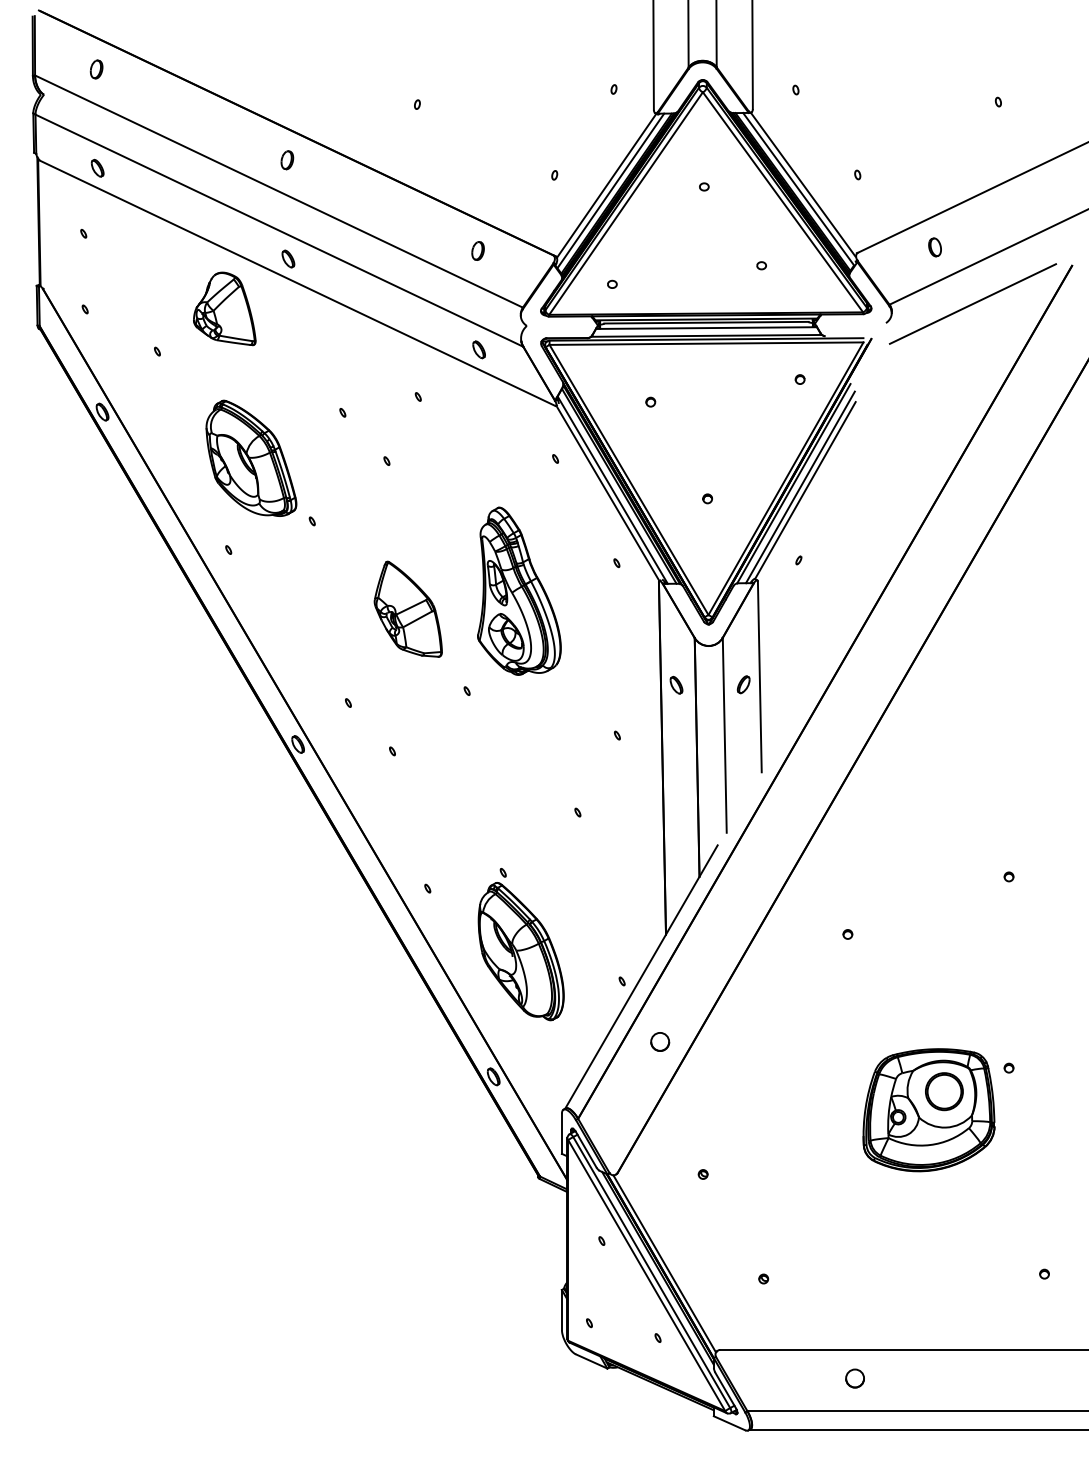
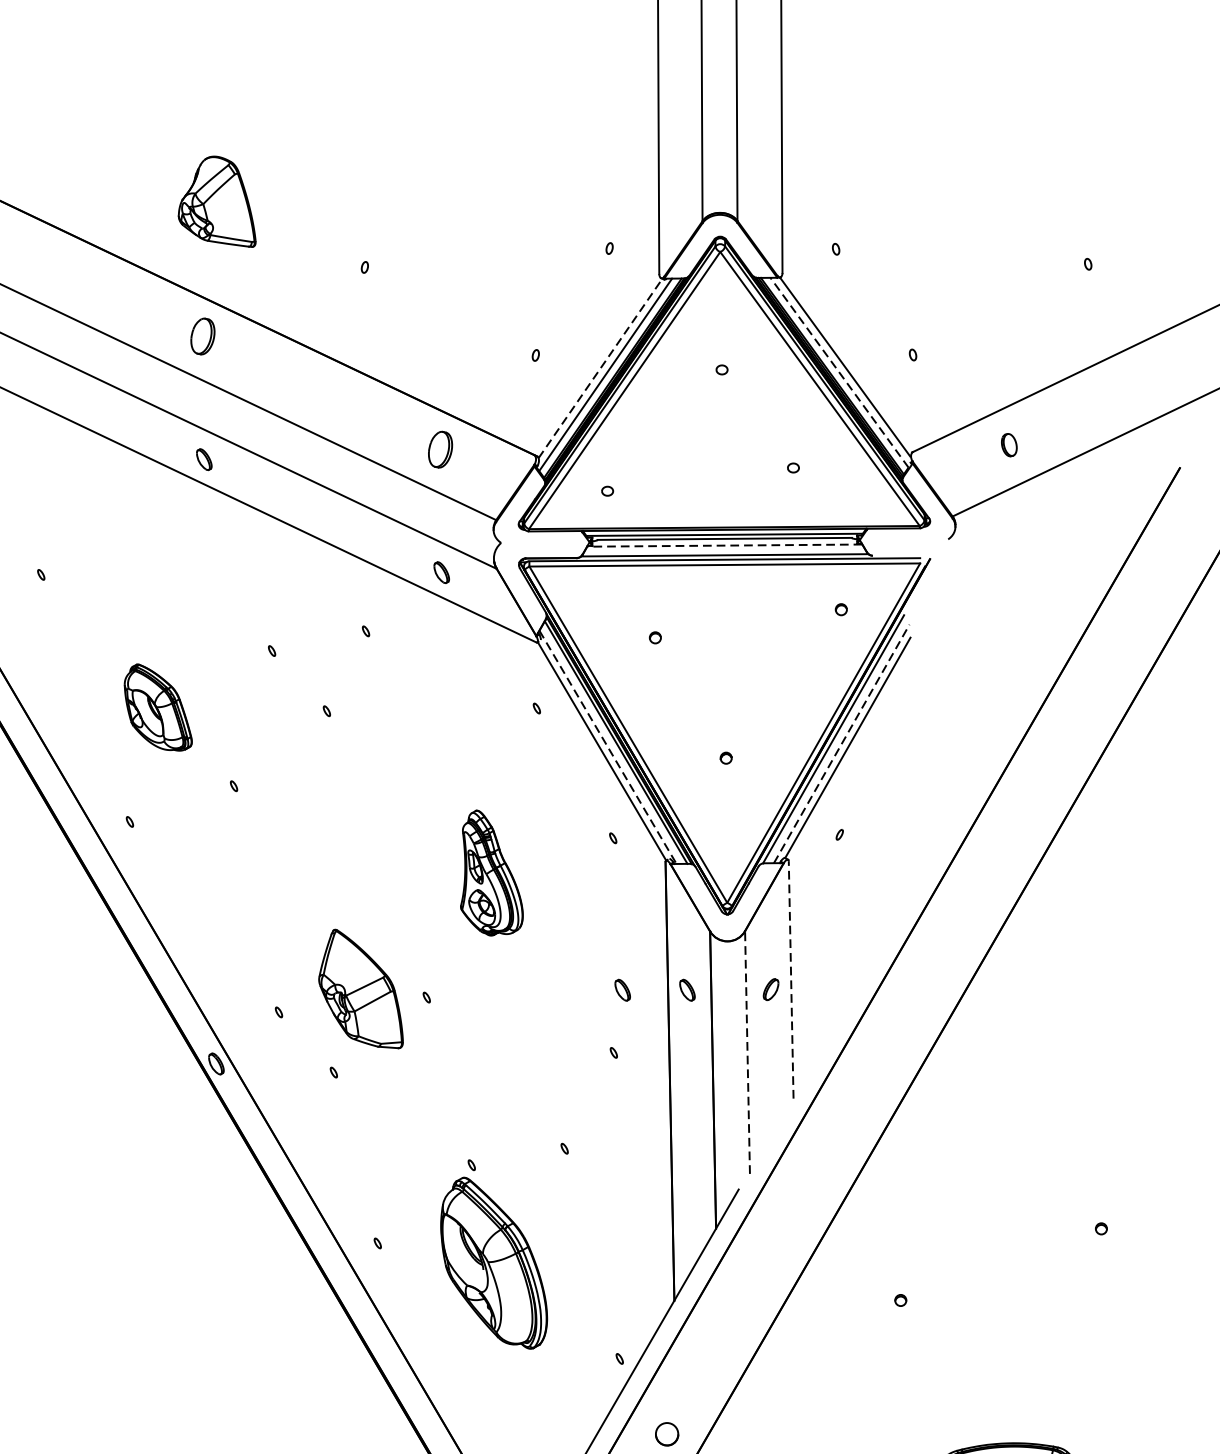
part: (287, 160) -> (203, 336), size x1.6
line: (606, 185) -> (600, 368), solid -> dashed
line: (798, 188) -> (839, 371), solid -> dashed
part: (477, 250) -> (439, 449), size x1.6
line: (972, 303) -> (1055, 514), removed
part: (224, 308) -> (216, 201), moved
line: (706, 328) -> (724, 546), solid -> dashed
part: (251, 457) -> (158, 706), size x0.6
line: (800, 486) -> (841, 742), solid -> dashed
line: (612, 490) -> (607, 747), solid -> dashed
part: (519, 590) -> (491, 872), size x0.6
part: (407, 608) -> (360, 988), moved
line: (759, 676) -> (790, 979), solid -> dashed
part: (624, 684) -> (622, 989), added
line: (724, 734) -> (747, 1051), solid -> dashed
part: (520, 944) -> (493, 1254), moved

